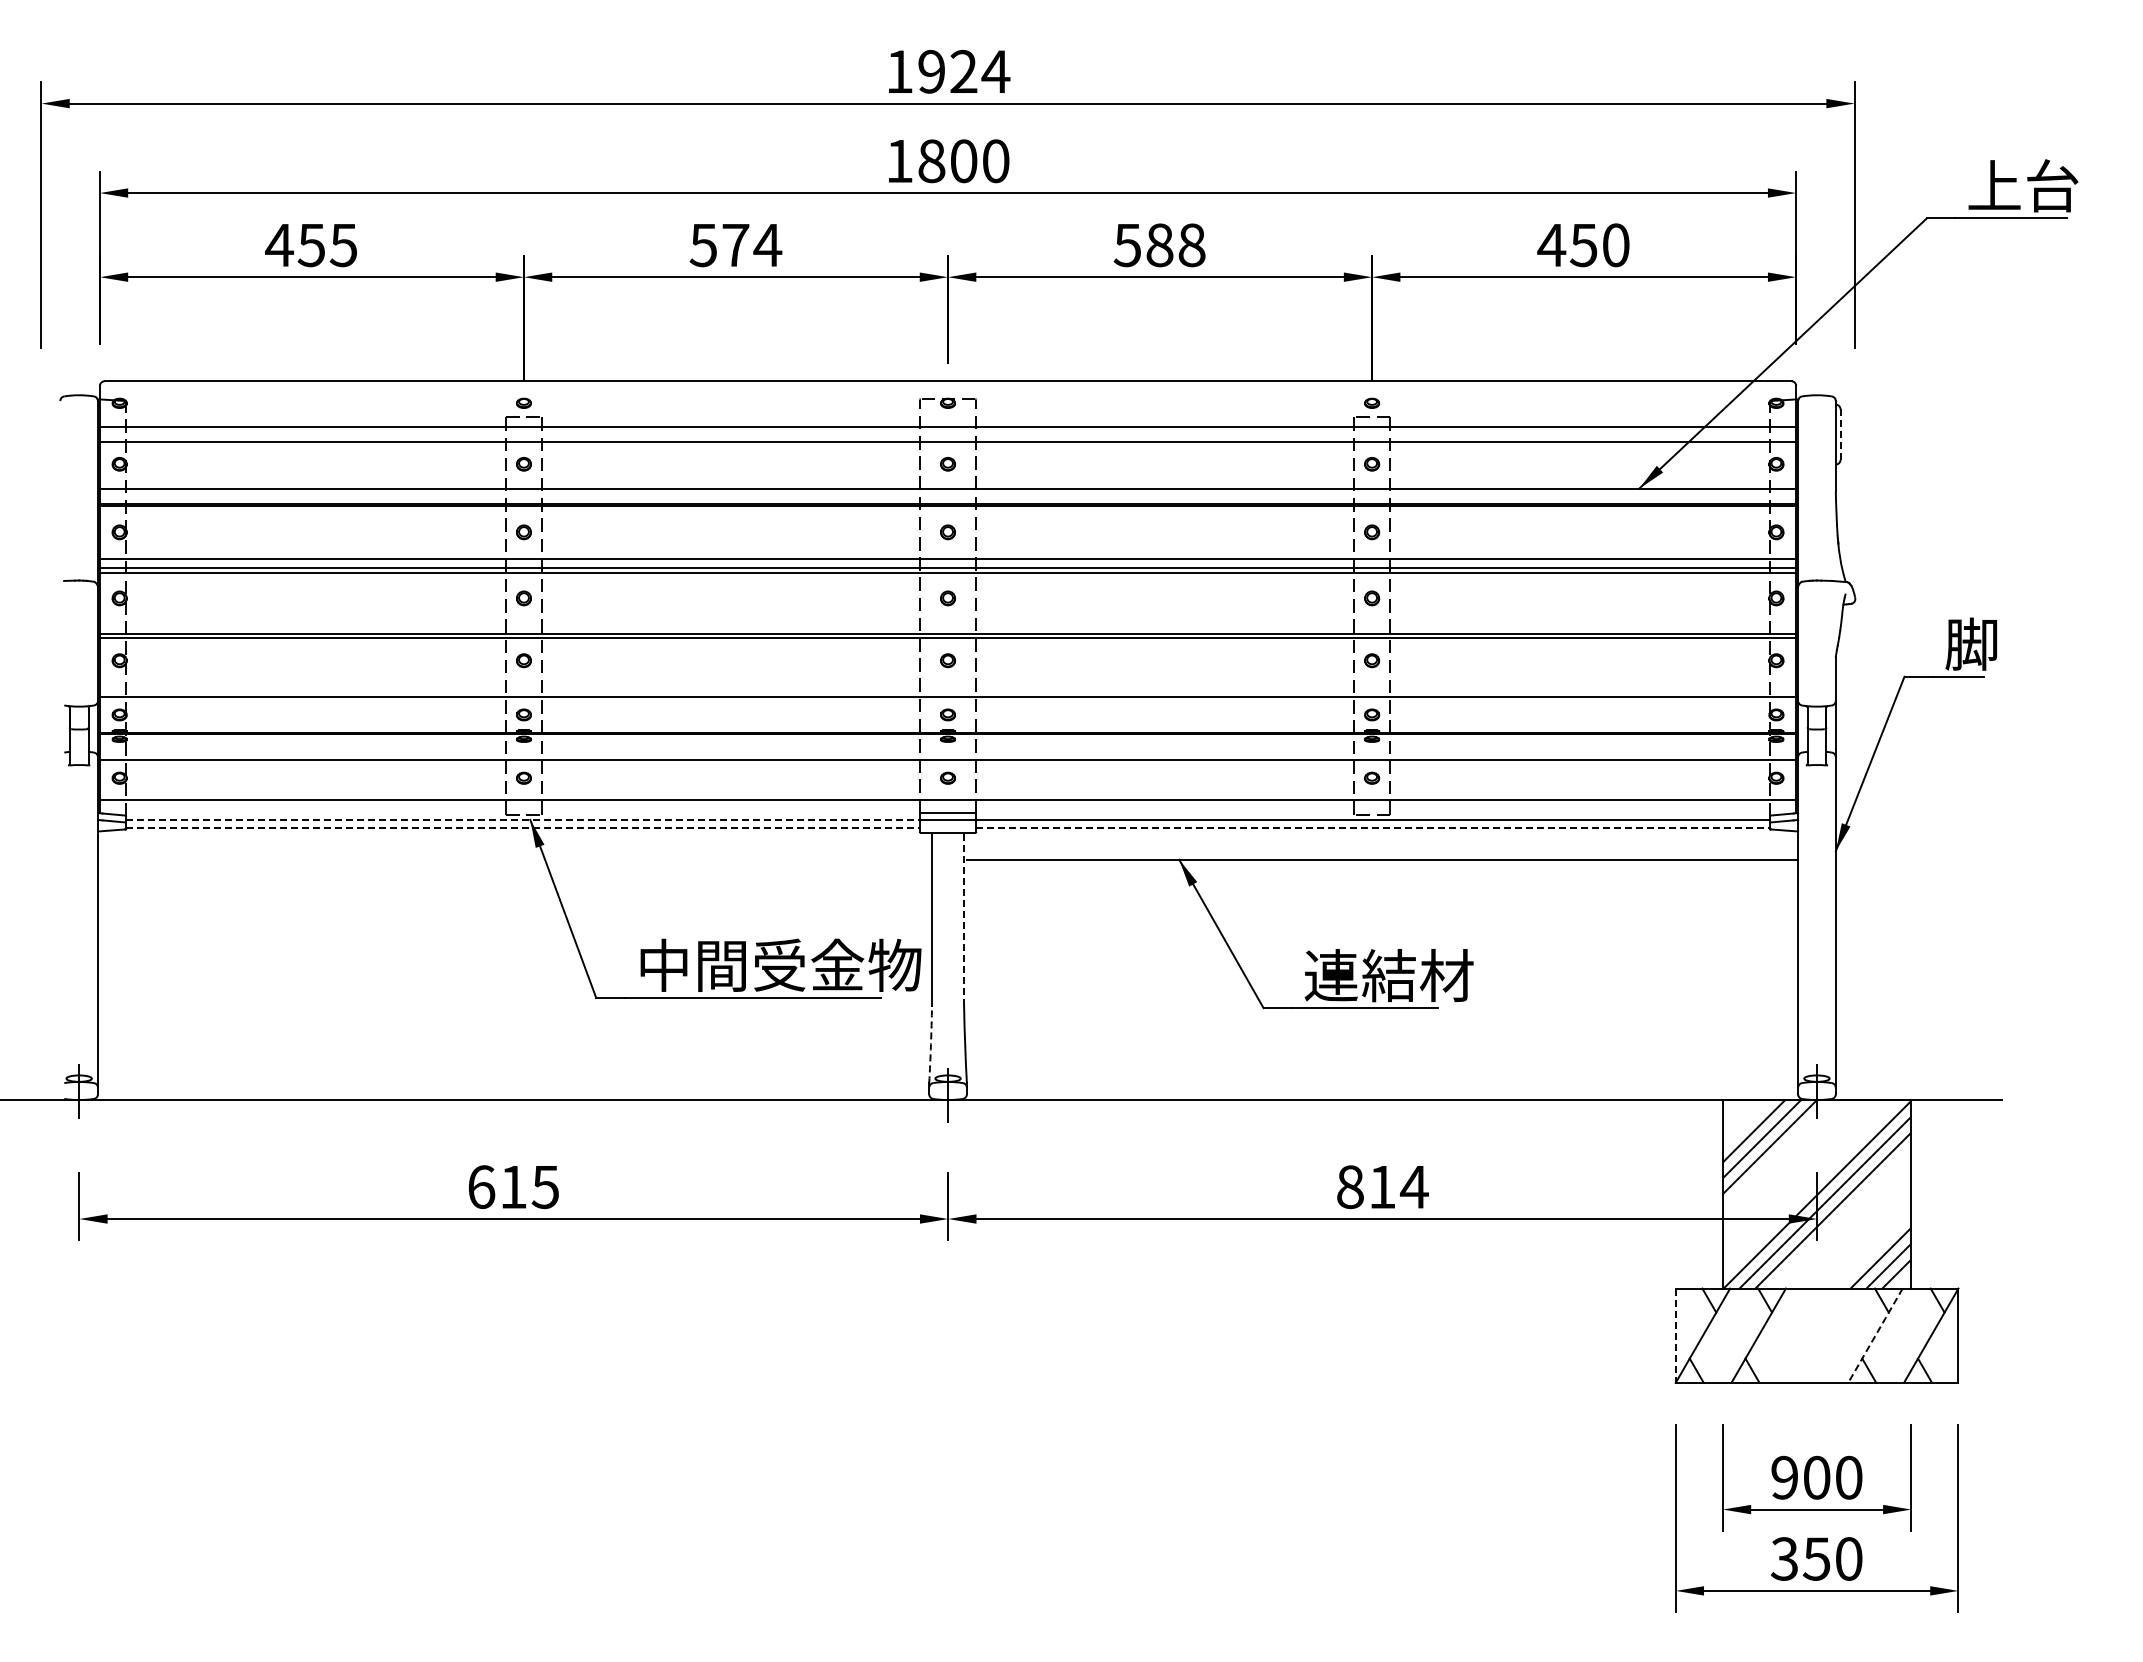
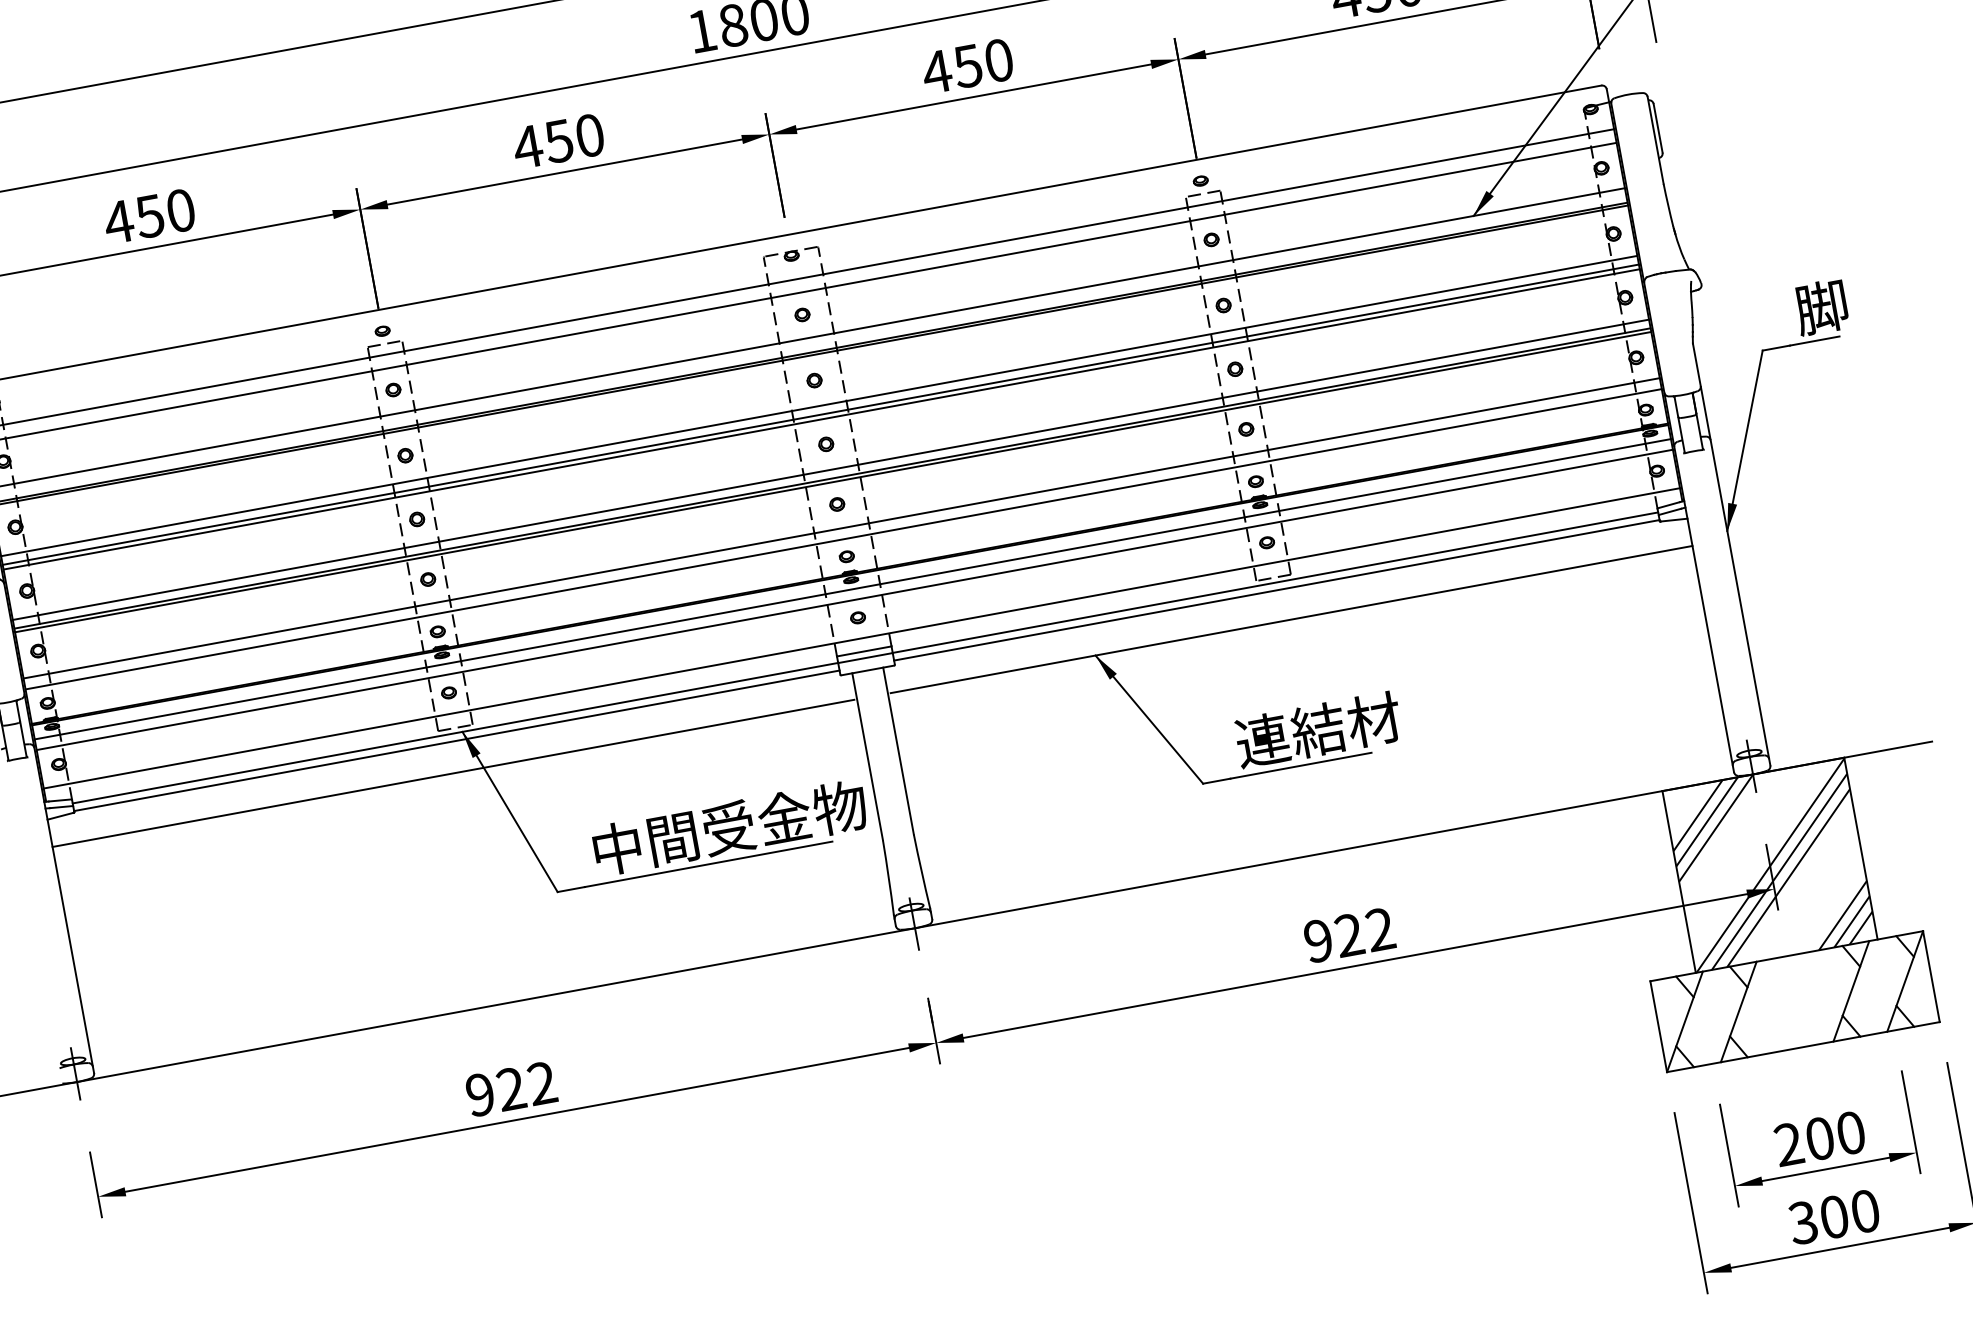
text: (343, 245) -> (180, 210), 455 -> 450
text: (735, 245) -> (558, 141), 574 -> 450
text: (1159, 245) -> (967, 66), 588 -> 450
line: (1840, 434) -> (1658, 128), dashed -> solid
line: (947, 624) -> (830, 469), added
line: (947, 685) -> (841, 528), added
line: (947, 748) -> (852, 589), added
line: (523, 819) -> (455, 732), dashed -> solid
line: (523, 827) -> (457, 740), dashed -> solid
line: (1373, 827) -> (1277, 590), dashed -> solid
line: (513, 859) -> (453, 773), added
line: (964, 919) -> (898, 751), dashed -> solid
arc: (930, 1044) -> (888, 877), dashed -> solid
text: (513, 1187) -> (511, 1089), 615 -> 922
text: (1382, 1187) -> (1349, 935), 814 -> 922
line: (1675, 1336) -> (1658, 1027), dashed -> solid
line: (1875, 1336) -> (1851, 992), dashed -> solid
text: (1784, 1477) -> (1788, 1144), 900 -> 200
text: (1816, 1558) -> (1833, 1216), 350 -> 300

